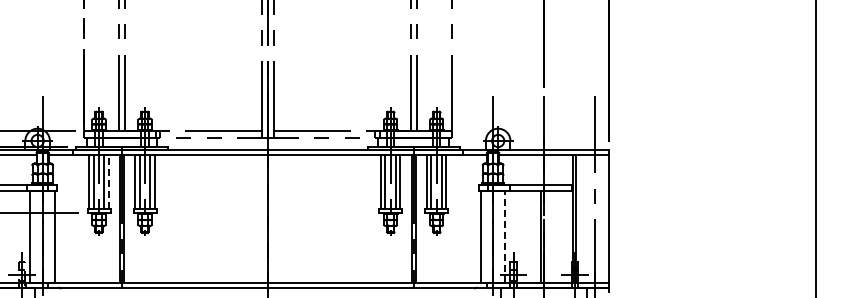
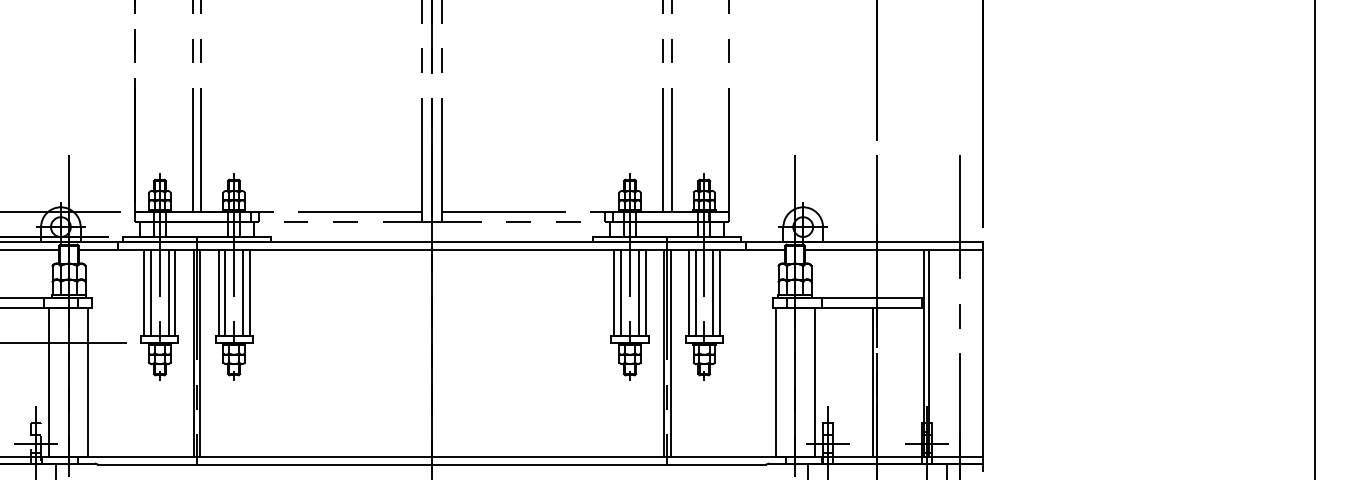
line: (108, 181) -> (175, 292), dashed -> solid
line: (505, 236) -> (815, 381), dashed -> solid

